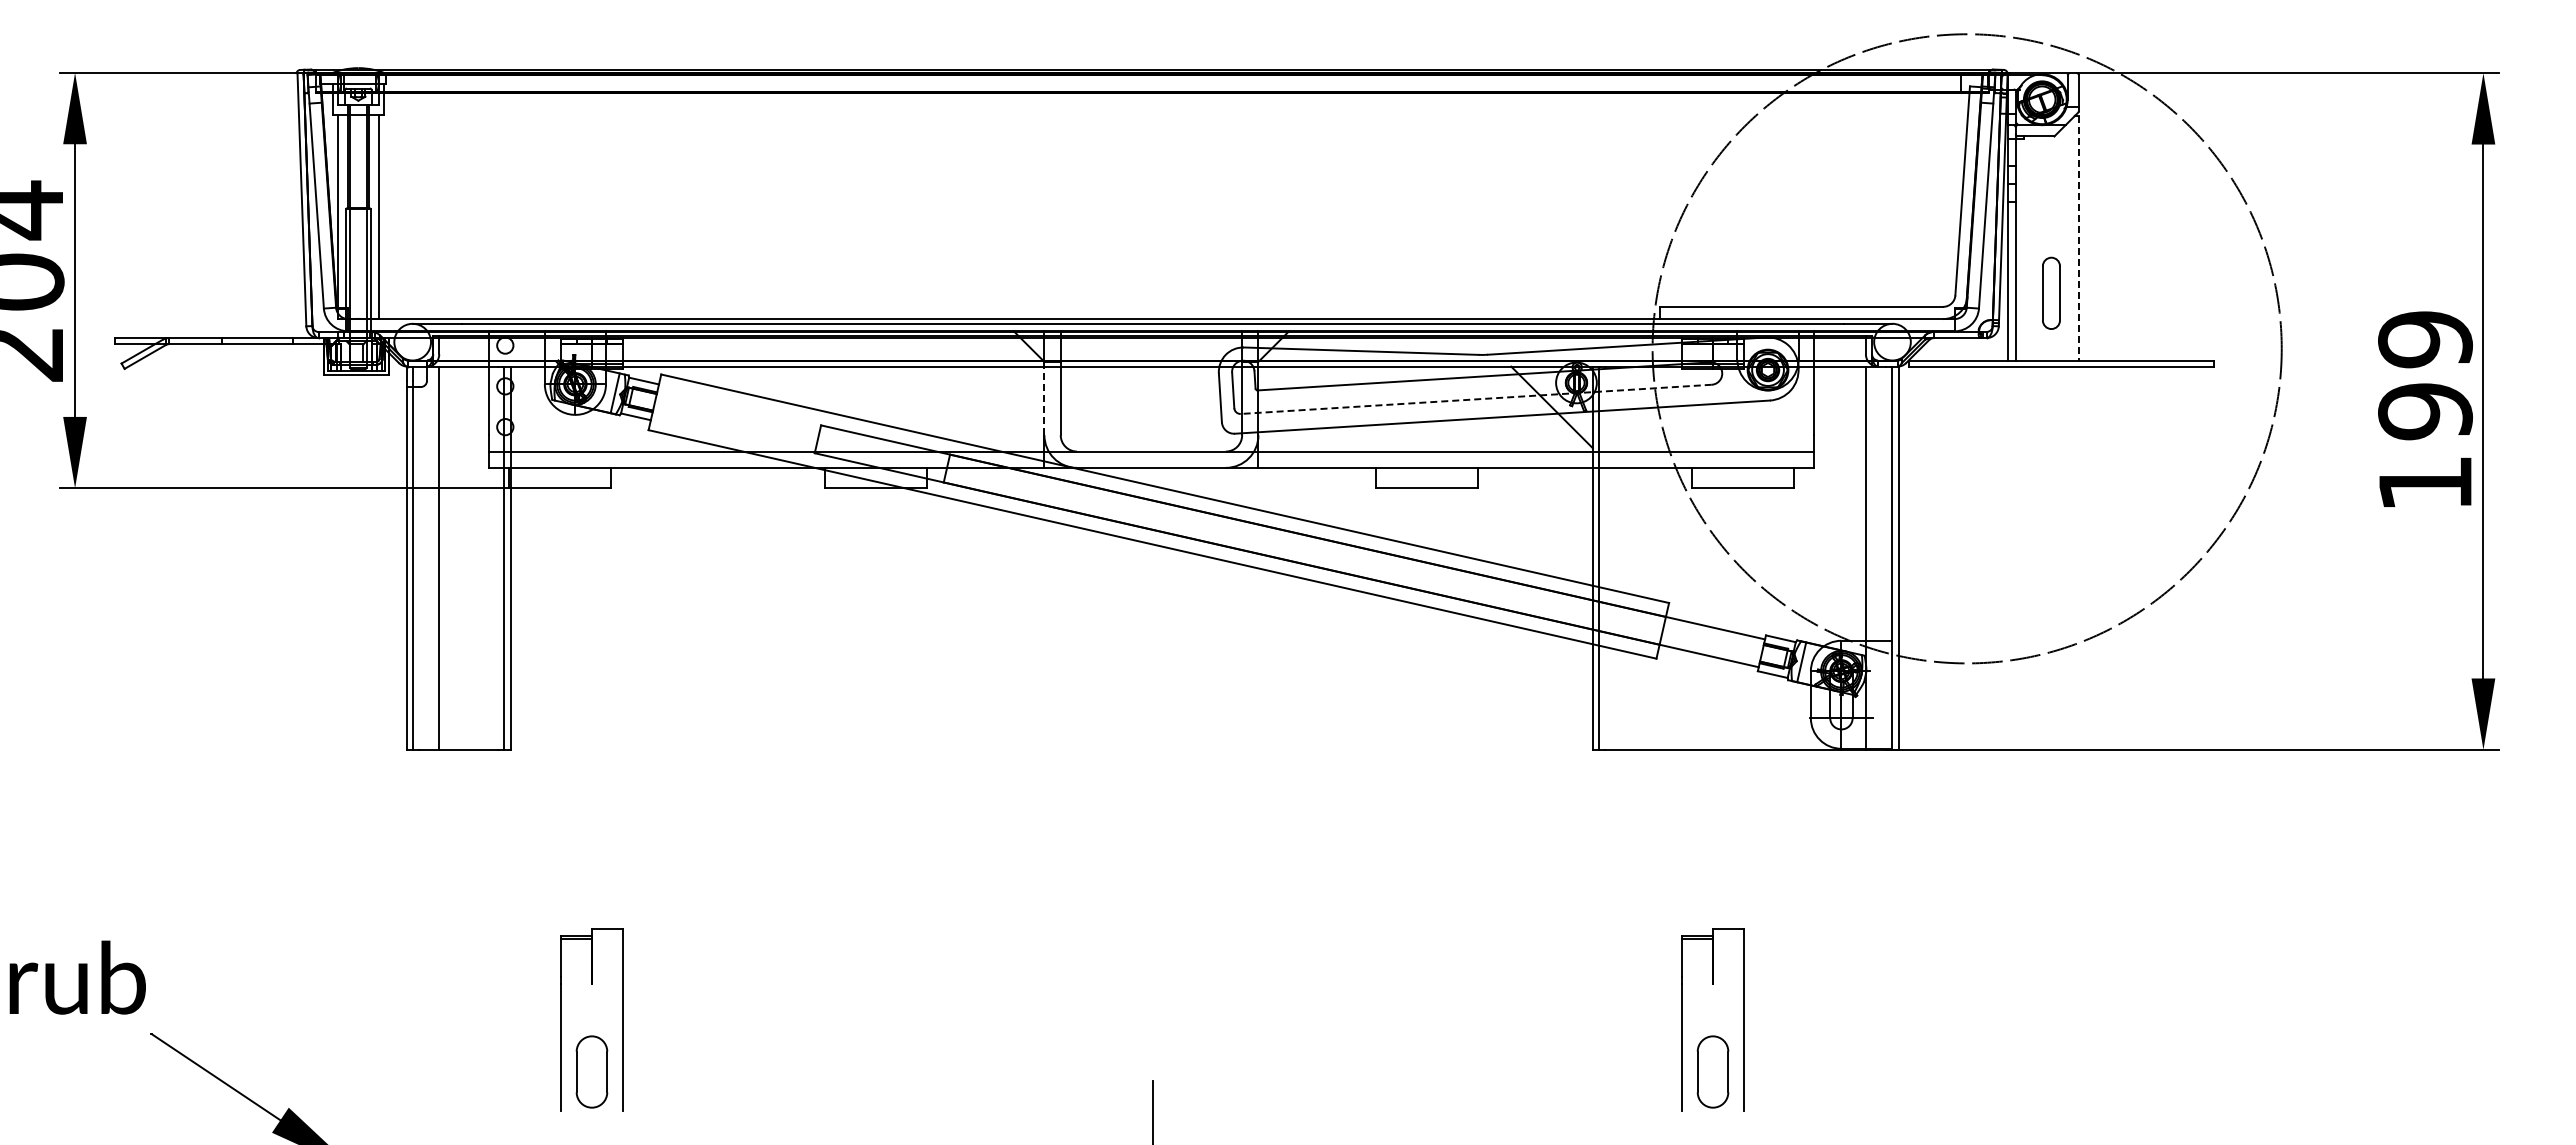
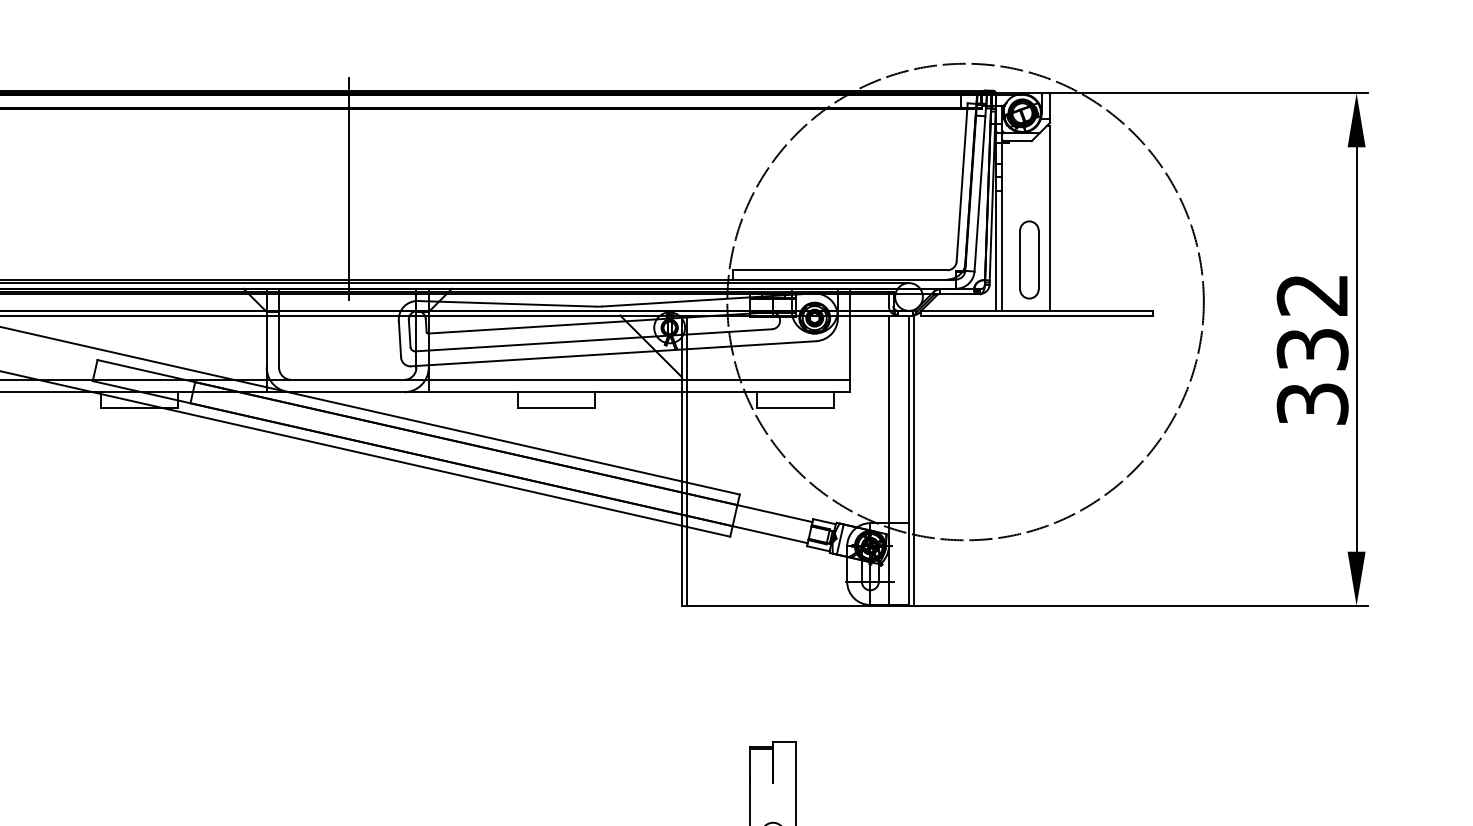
line: (1152, 199) -> (348, 188), added
line: (2078, 238) -> (1049, 218), dashed -> solid
part: (2051, 293) -> (1029, 260), size x1.43
line: (1044, 398) -> (266, 339), dashed -> solid
line: (1476, 399) -> (593, 340), dashed -> solid
text: (2425, 410) -> (1312, 348), 199 -> 332

